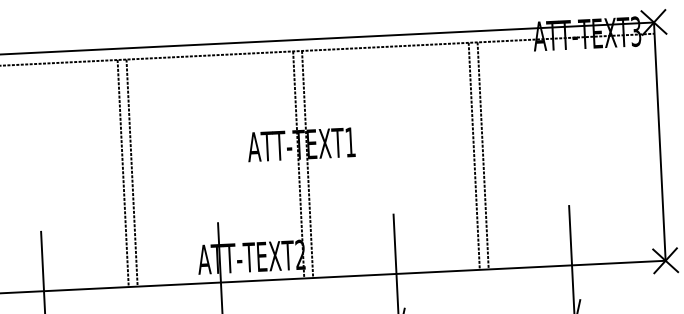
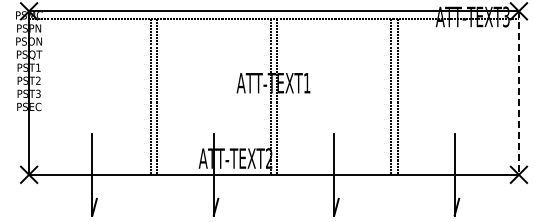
line: (659, 142) -> (518, 93), solid -> dashed

